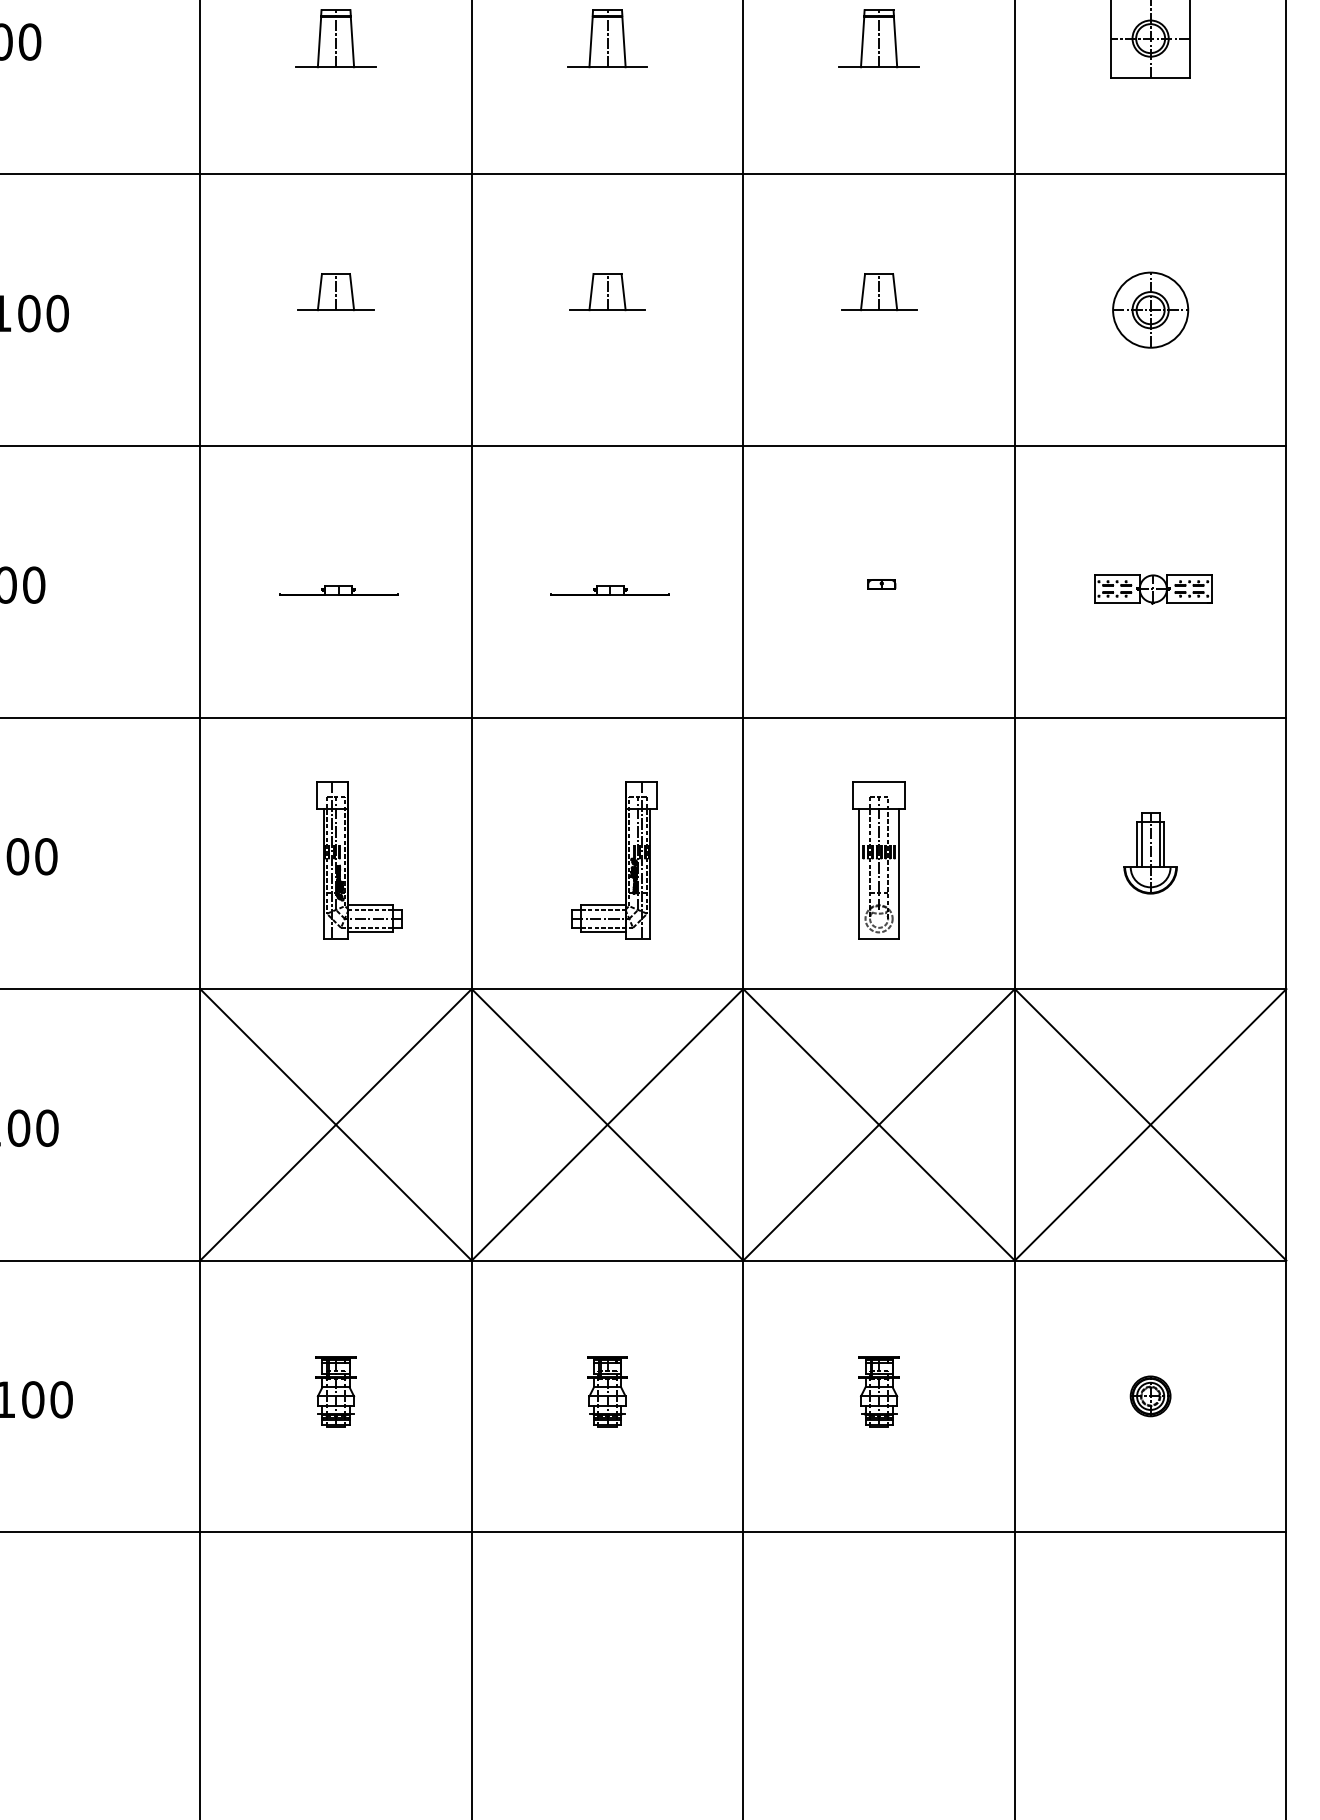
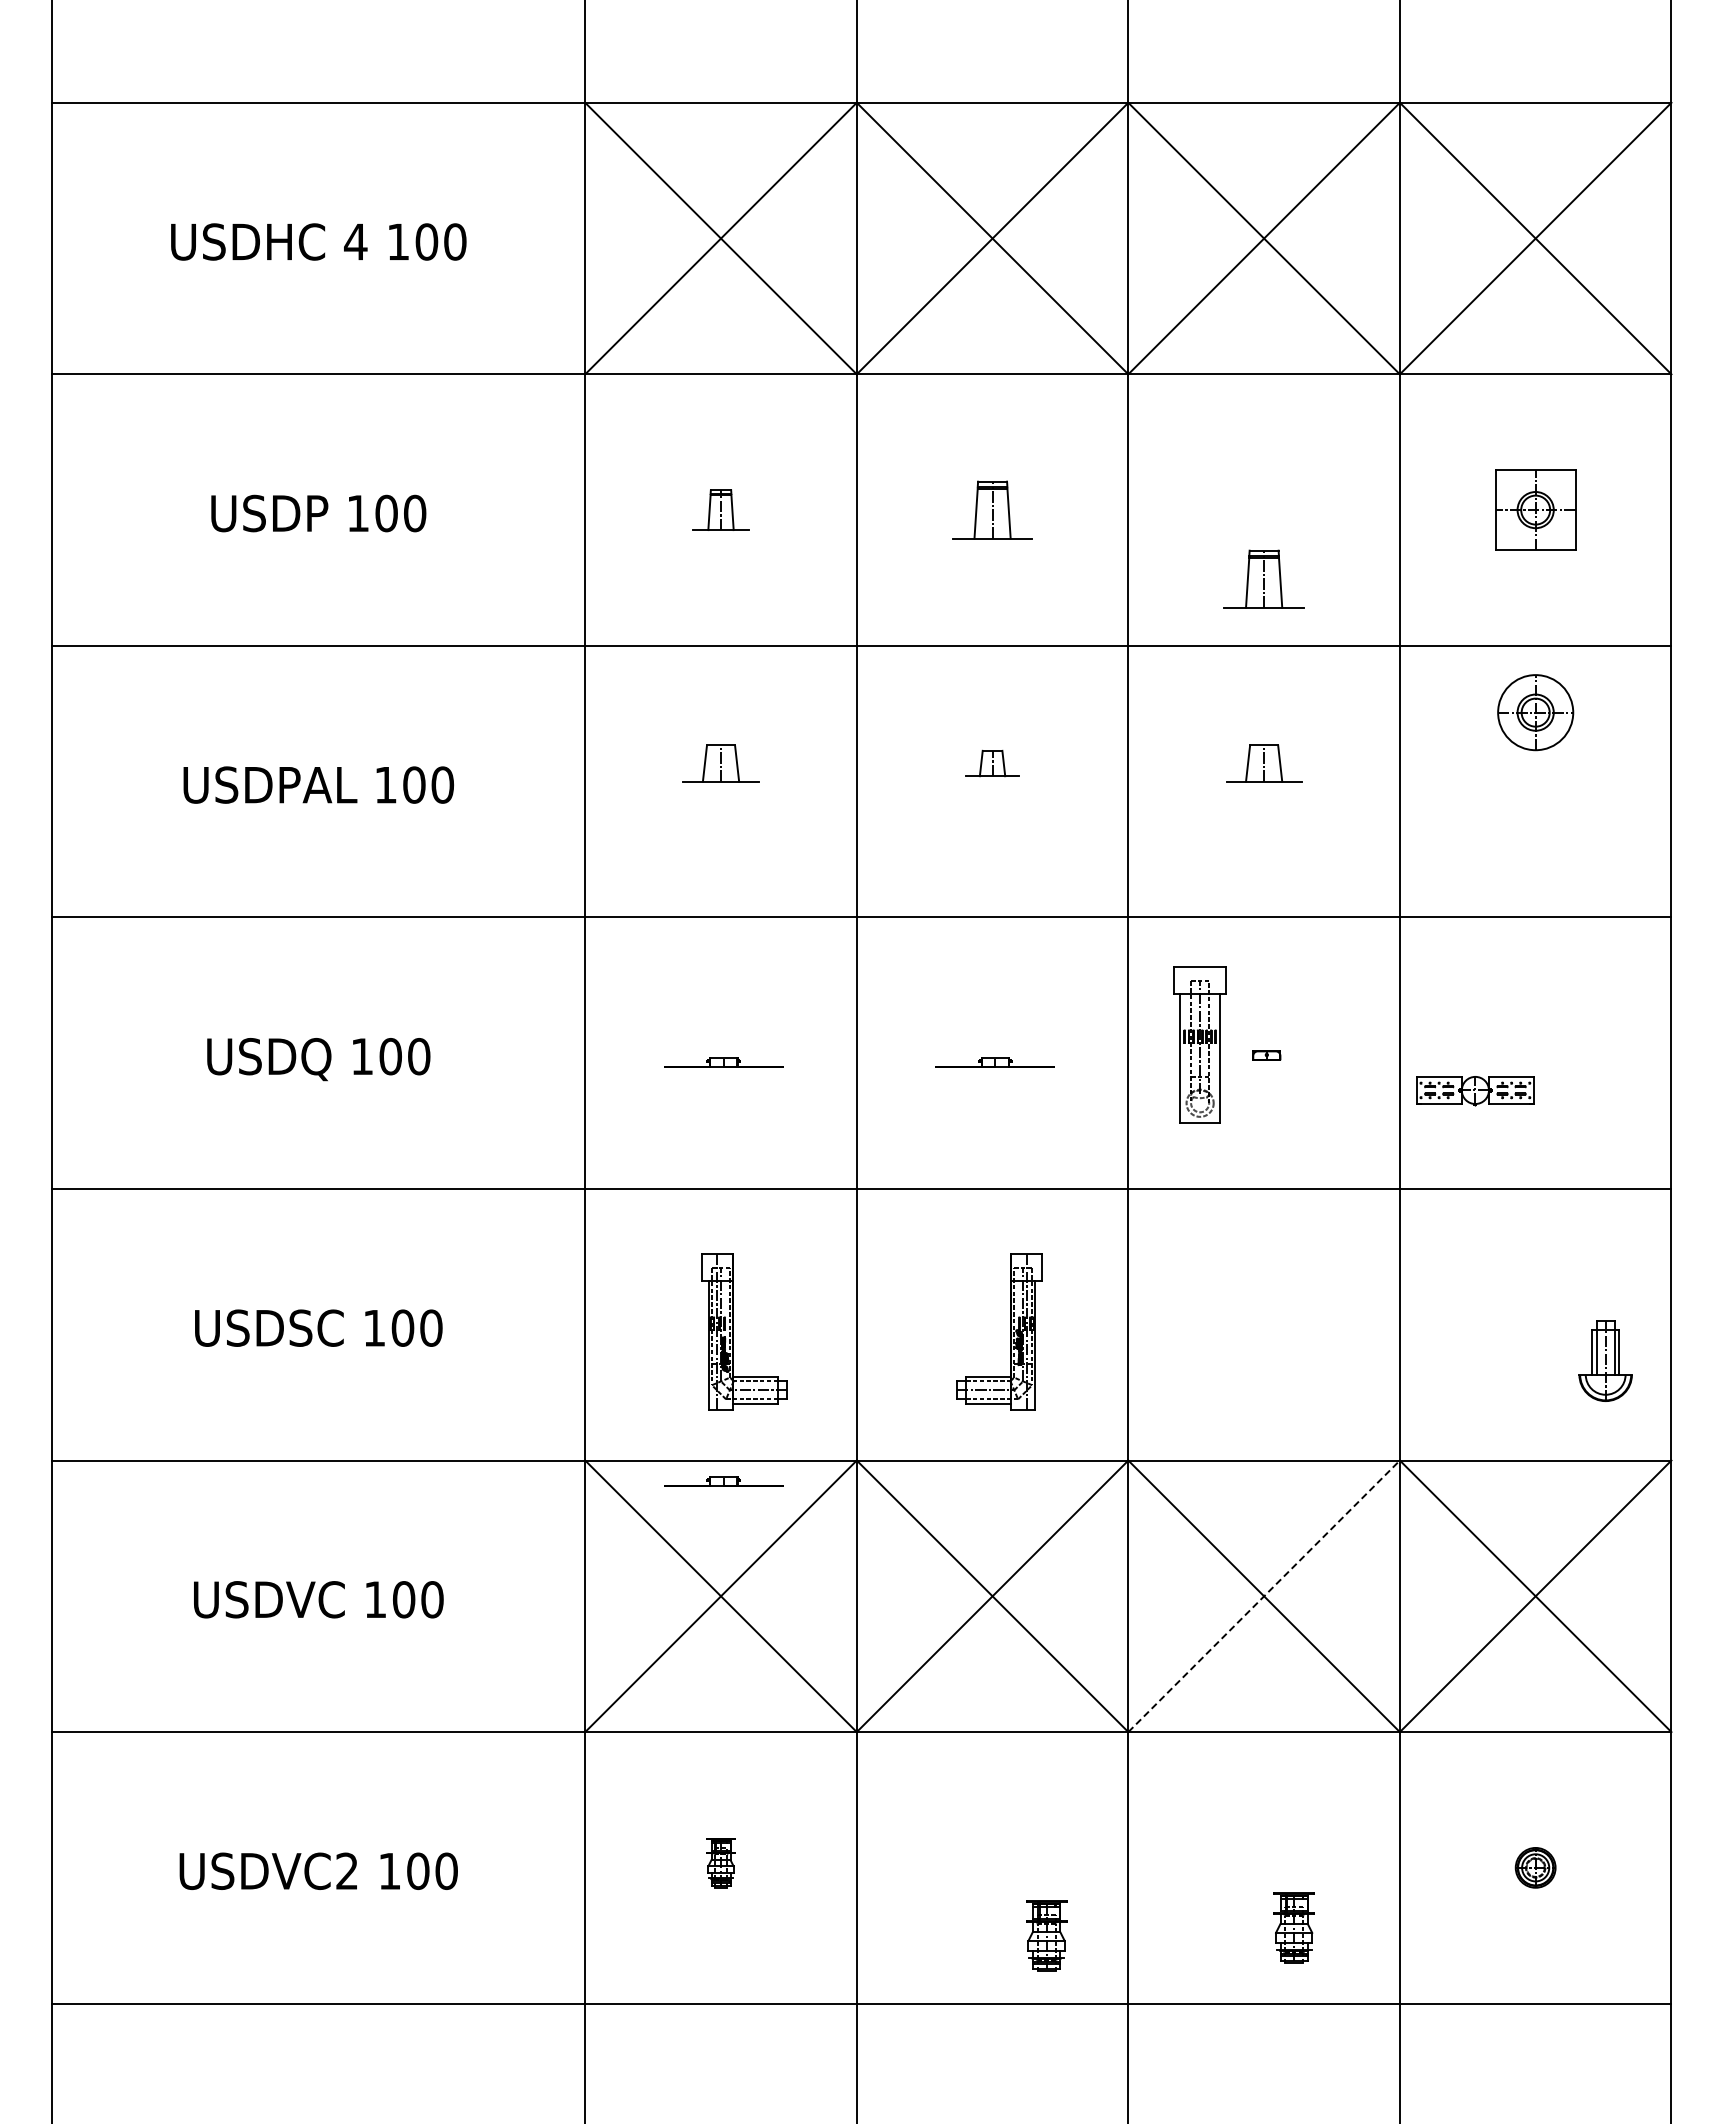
part: (335, 38) -> (720, 509), size x0.7
part: (878, 38) -> (1263, 578), moved
part: (607, 292) -> (992, 763), size x0.7
part: (1150, 310) -> (1535, 712), moved
part: (1153, 590) -> (1475, 1091), moved
part: (1150, 853) -> (1605, 1360), moved
part: (878, 860) -> (1199, 1044), moved
part: (338, 1010) -> (723, 1481), added
line: (879, 1124) -> (1264, 1595), solid -> dashed
part: (335, 1391) -> (720, 1862), size x0.7
part: (607, 1391) -> (1046, 1935), moved
part: (878, 1391) -> (1293, 1927), moved

